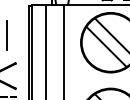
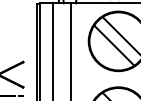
line: (6, 35) -> (14, 34), removed

